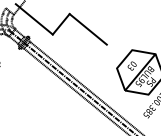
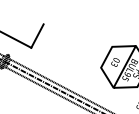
line: (87, 29) -> (64, 35), removed

